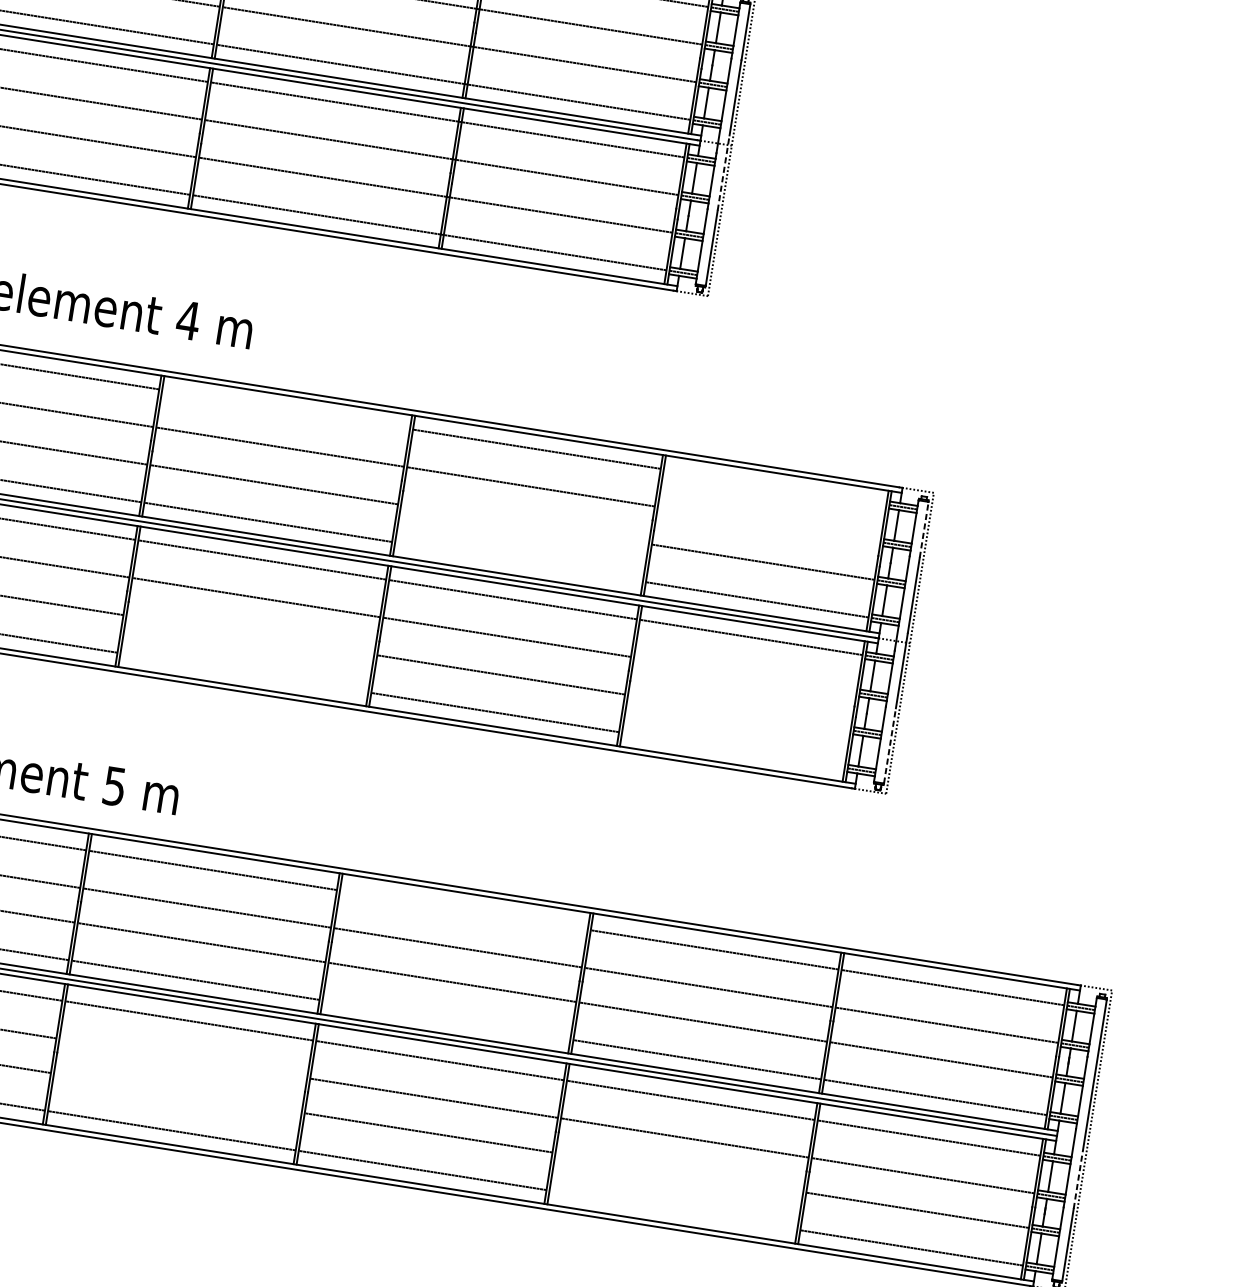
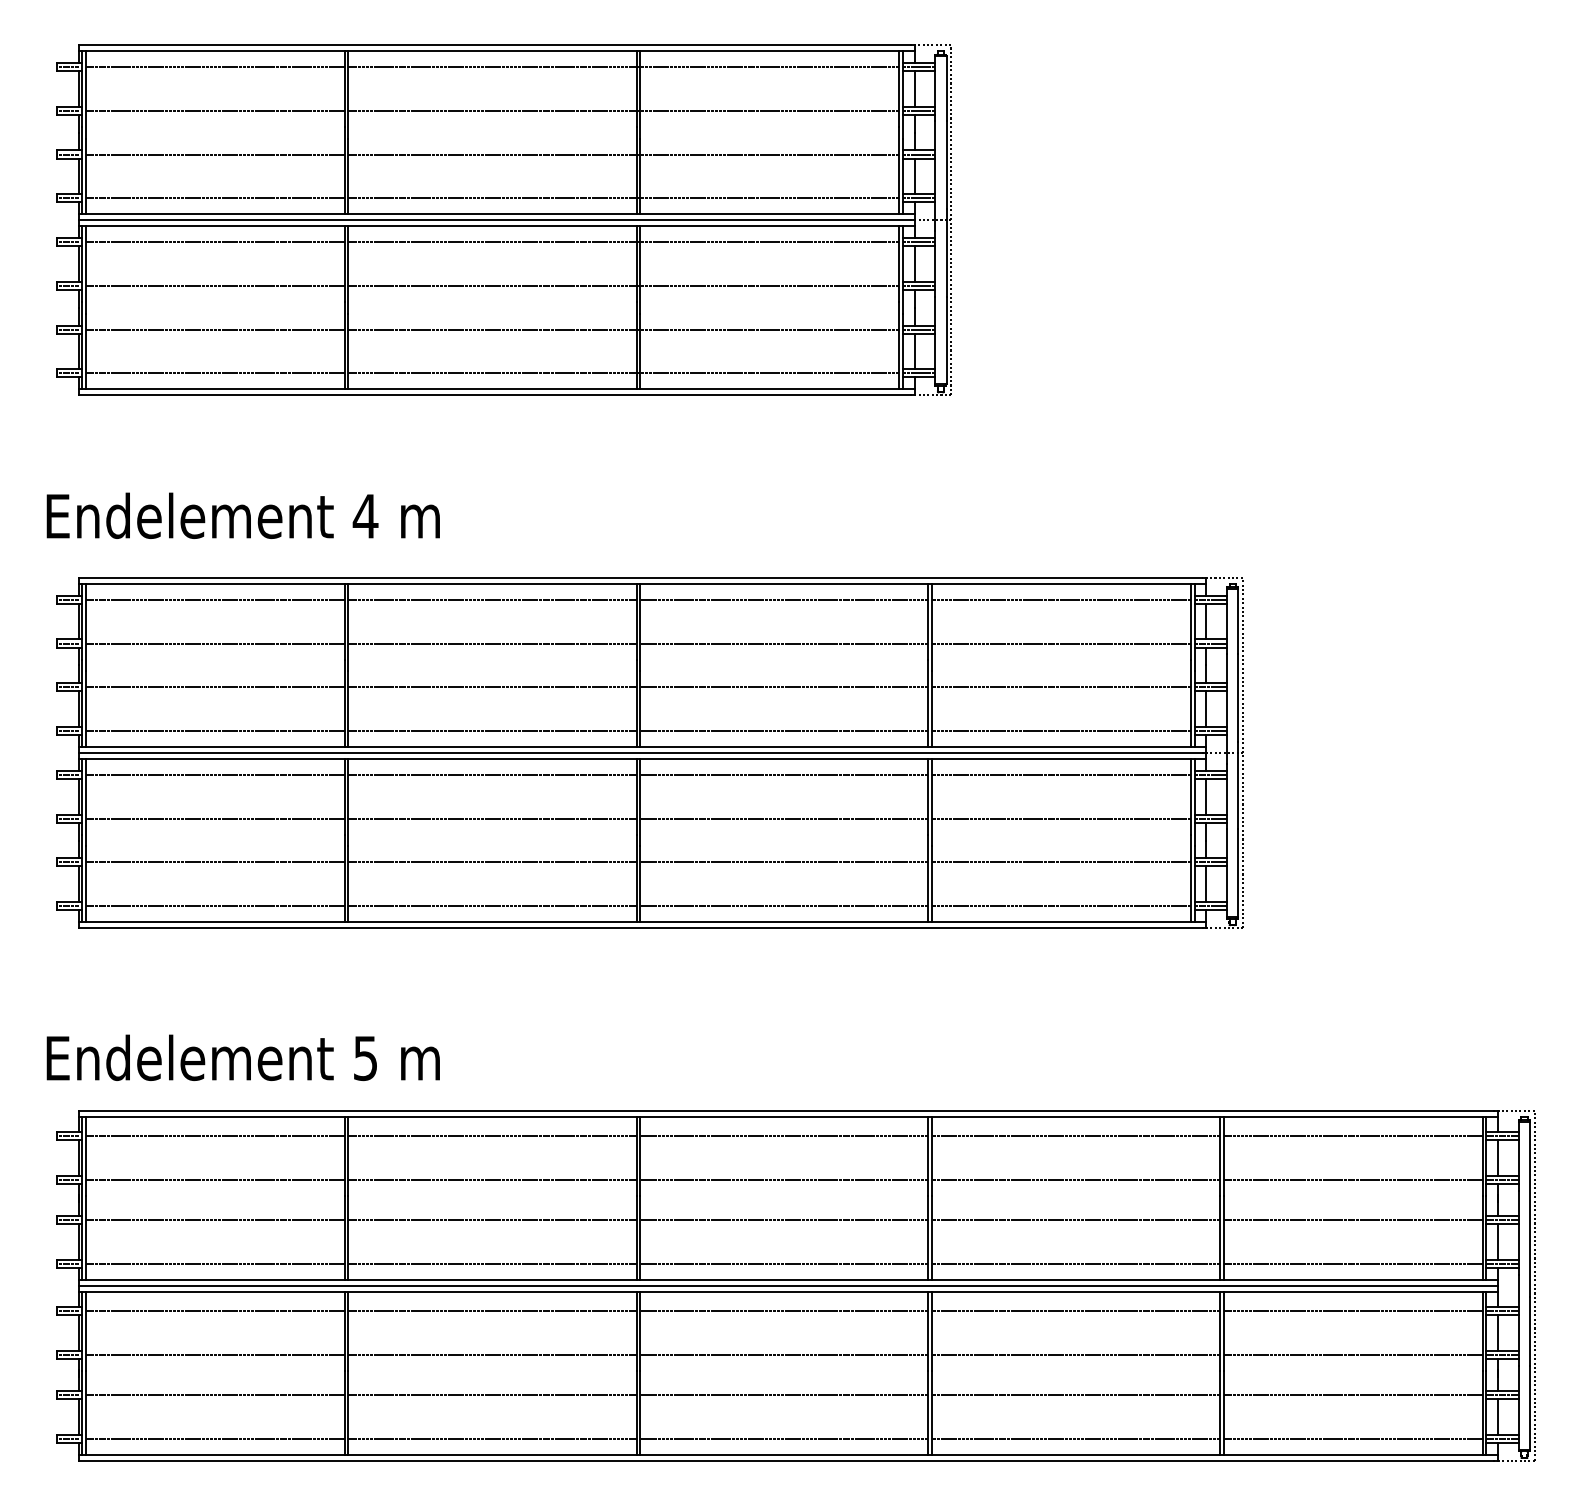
line: (723, 172) -> (946, 252), dashed -> solid
line: (286, 409) -> (492, 599), added
line: (775, 486) -> (1061, 599), added
line: (525, 524) -> (784, 687), added
line: (769, 524) -> (1061, 643), added
line: (924, 529) -> (1238, 621), dashed -> solid
line: (519, 562) -> (784, 731), added
line: (250, 635) -> (492, 862), added
line: (244, 673) -> (492, 906), added
line: (745, 674) -> (1061, 818), added
line: (739, 712) -> (1061, 862), added
line: (890, 746) -> (1238, 873), dashed -> solid
line: (733, 750) -> (1061, 906), added
line: (464, 910) -> (784, 1136), added
line: (446, 1019) -> (784, 1263), added
line: (183, 1058) -> (492, 1354), added
line: (177, 1093) -> (492, 1395), added
line: (678, 1172) -> (1075, 1395), added
line: (1078, 1178) -> (1530, 1330), dashed -> solid
line: (673, 1209) -> (1075, 1438), added

